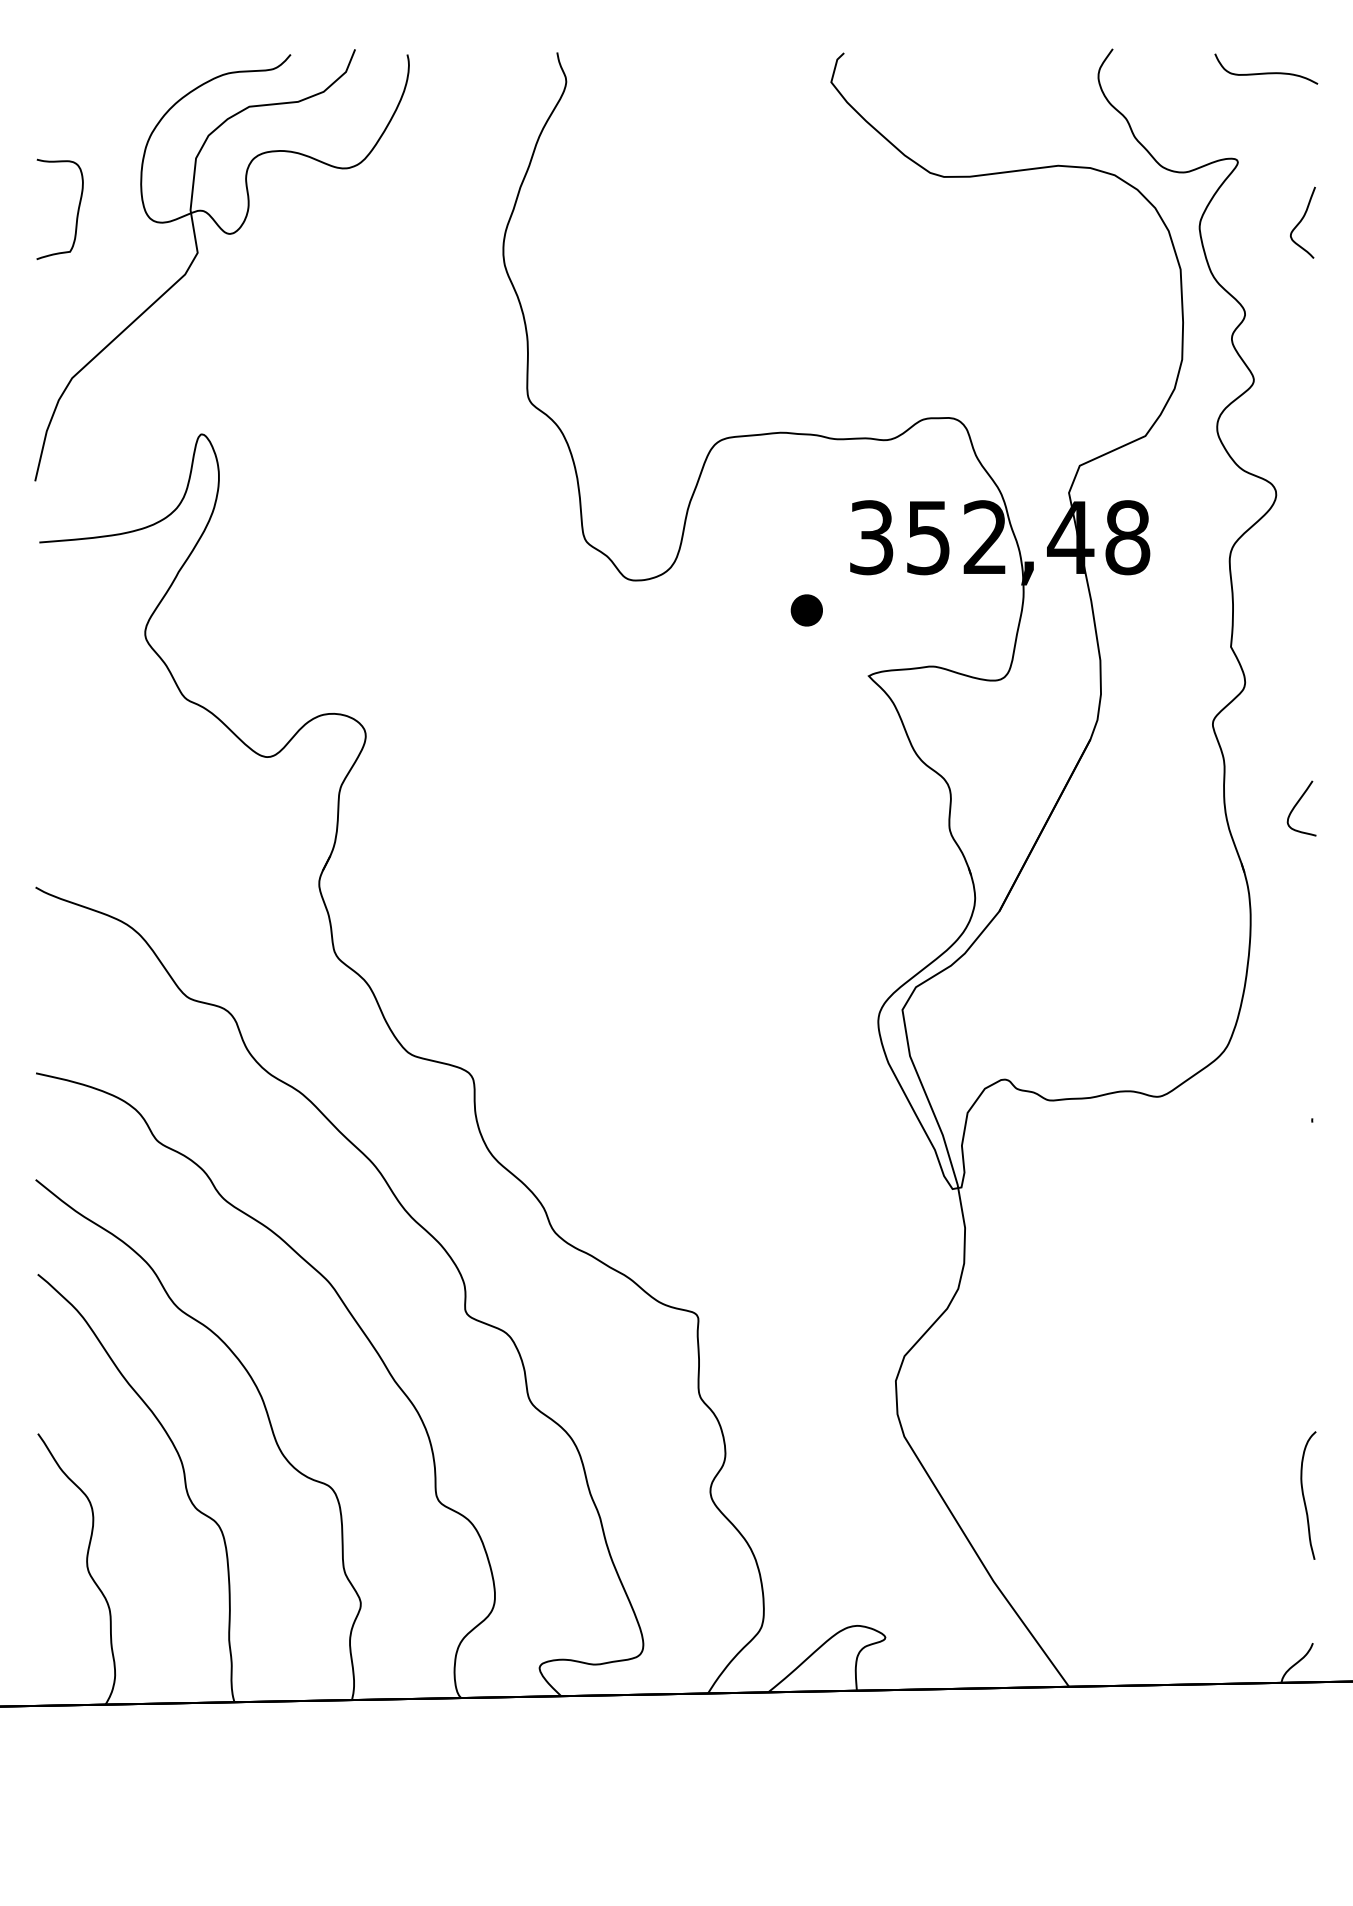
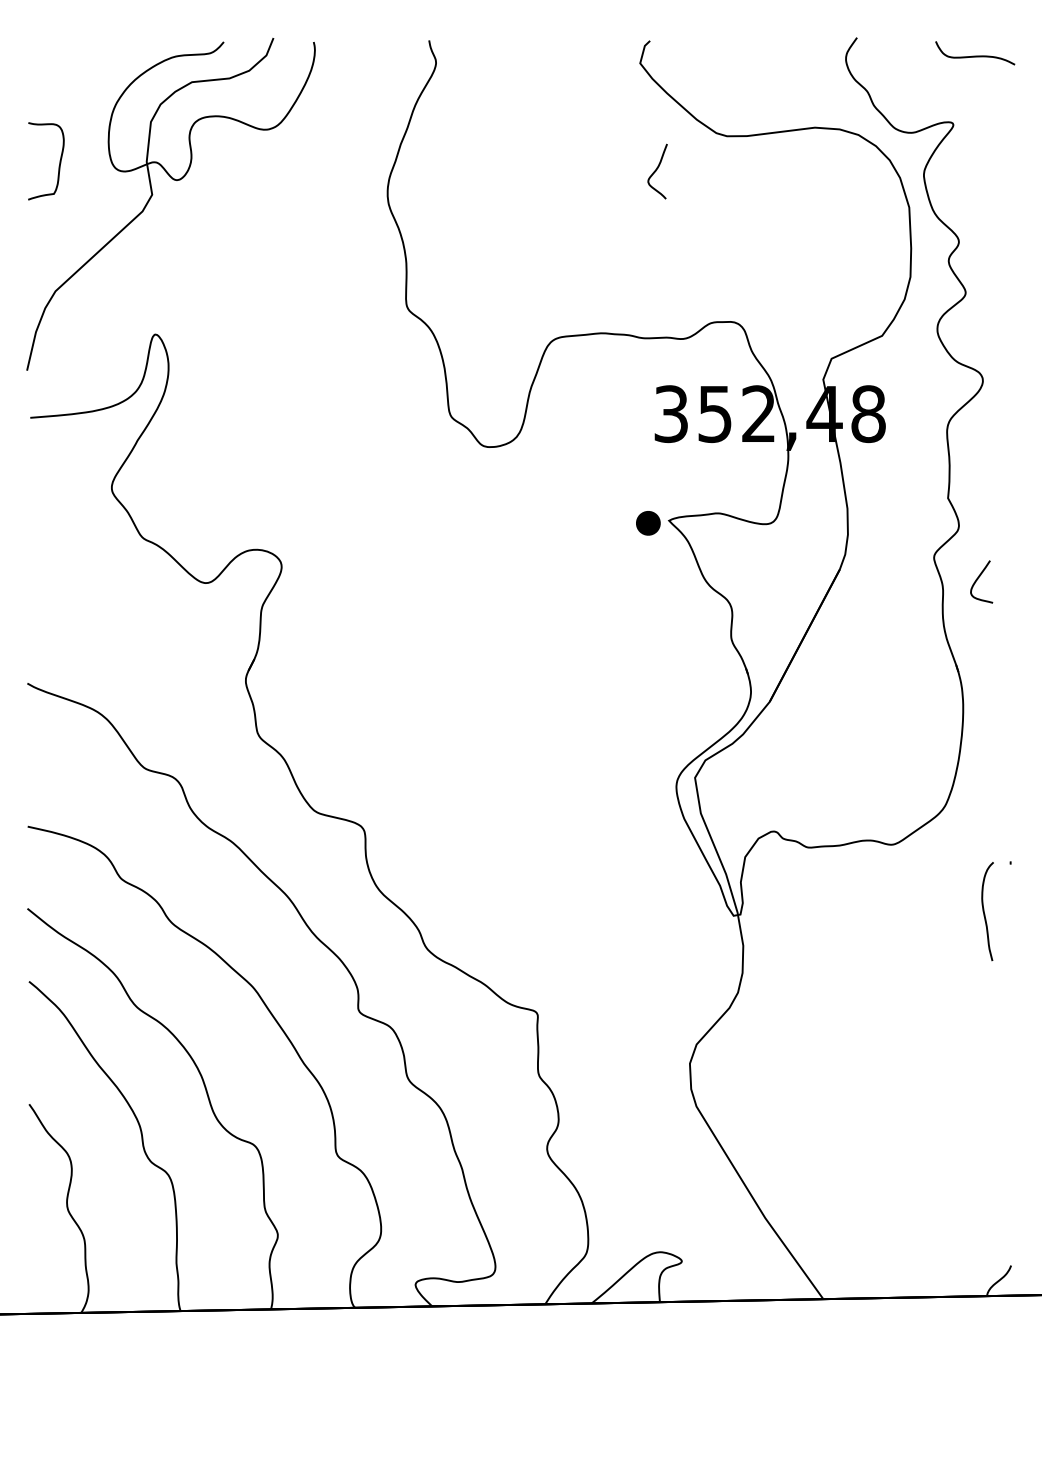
curve: (1301, 221) -> (656, 170), moved
part: (806, 610) -> (648, 523), moved
curve: (1297, 804) -> (978, 578), moved
curve: (1304, 1495) -> (984, 911), moved

